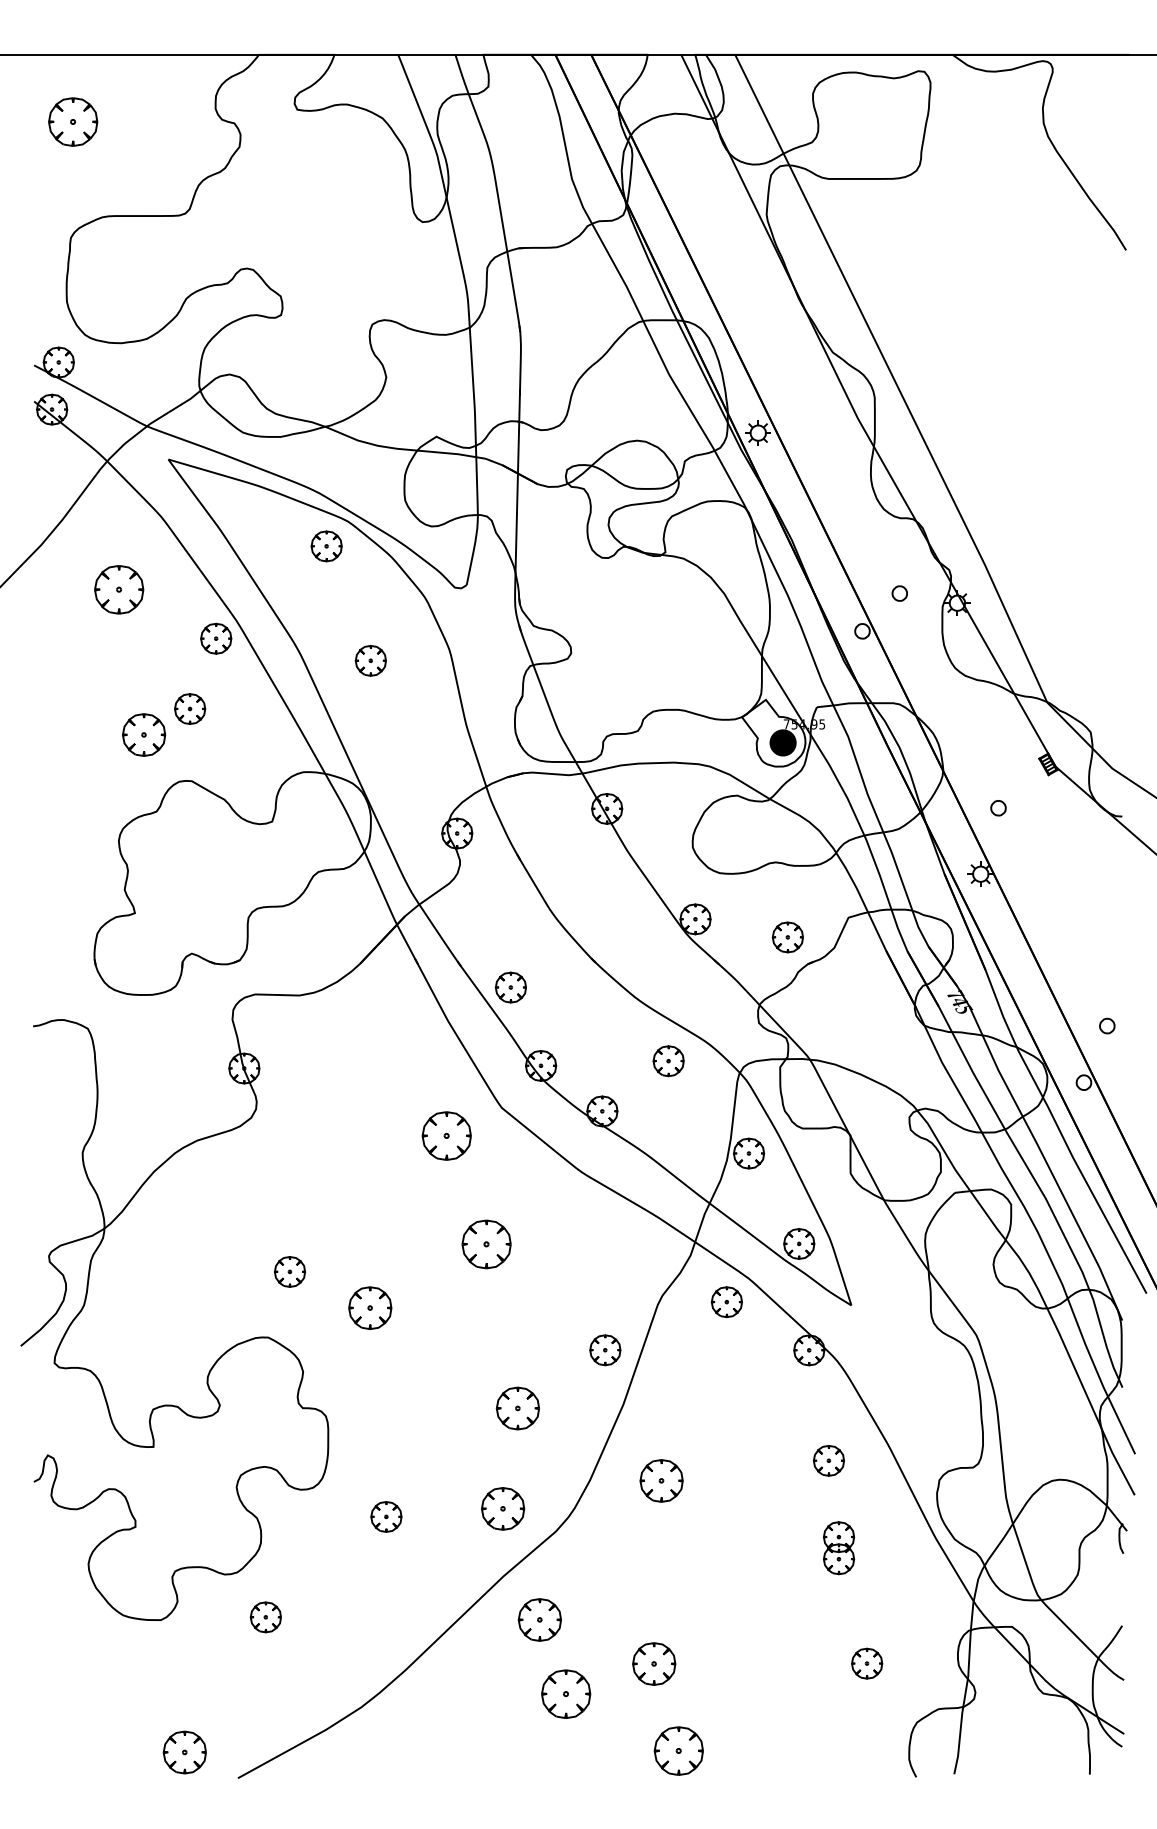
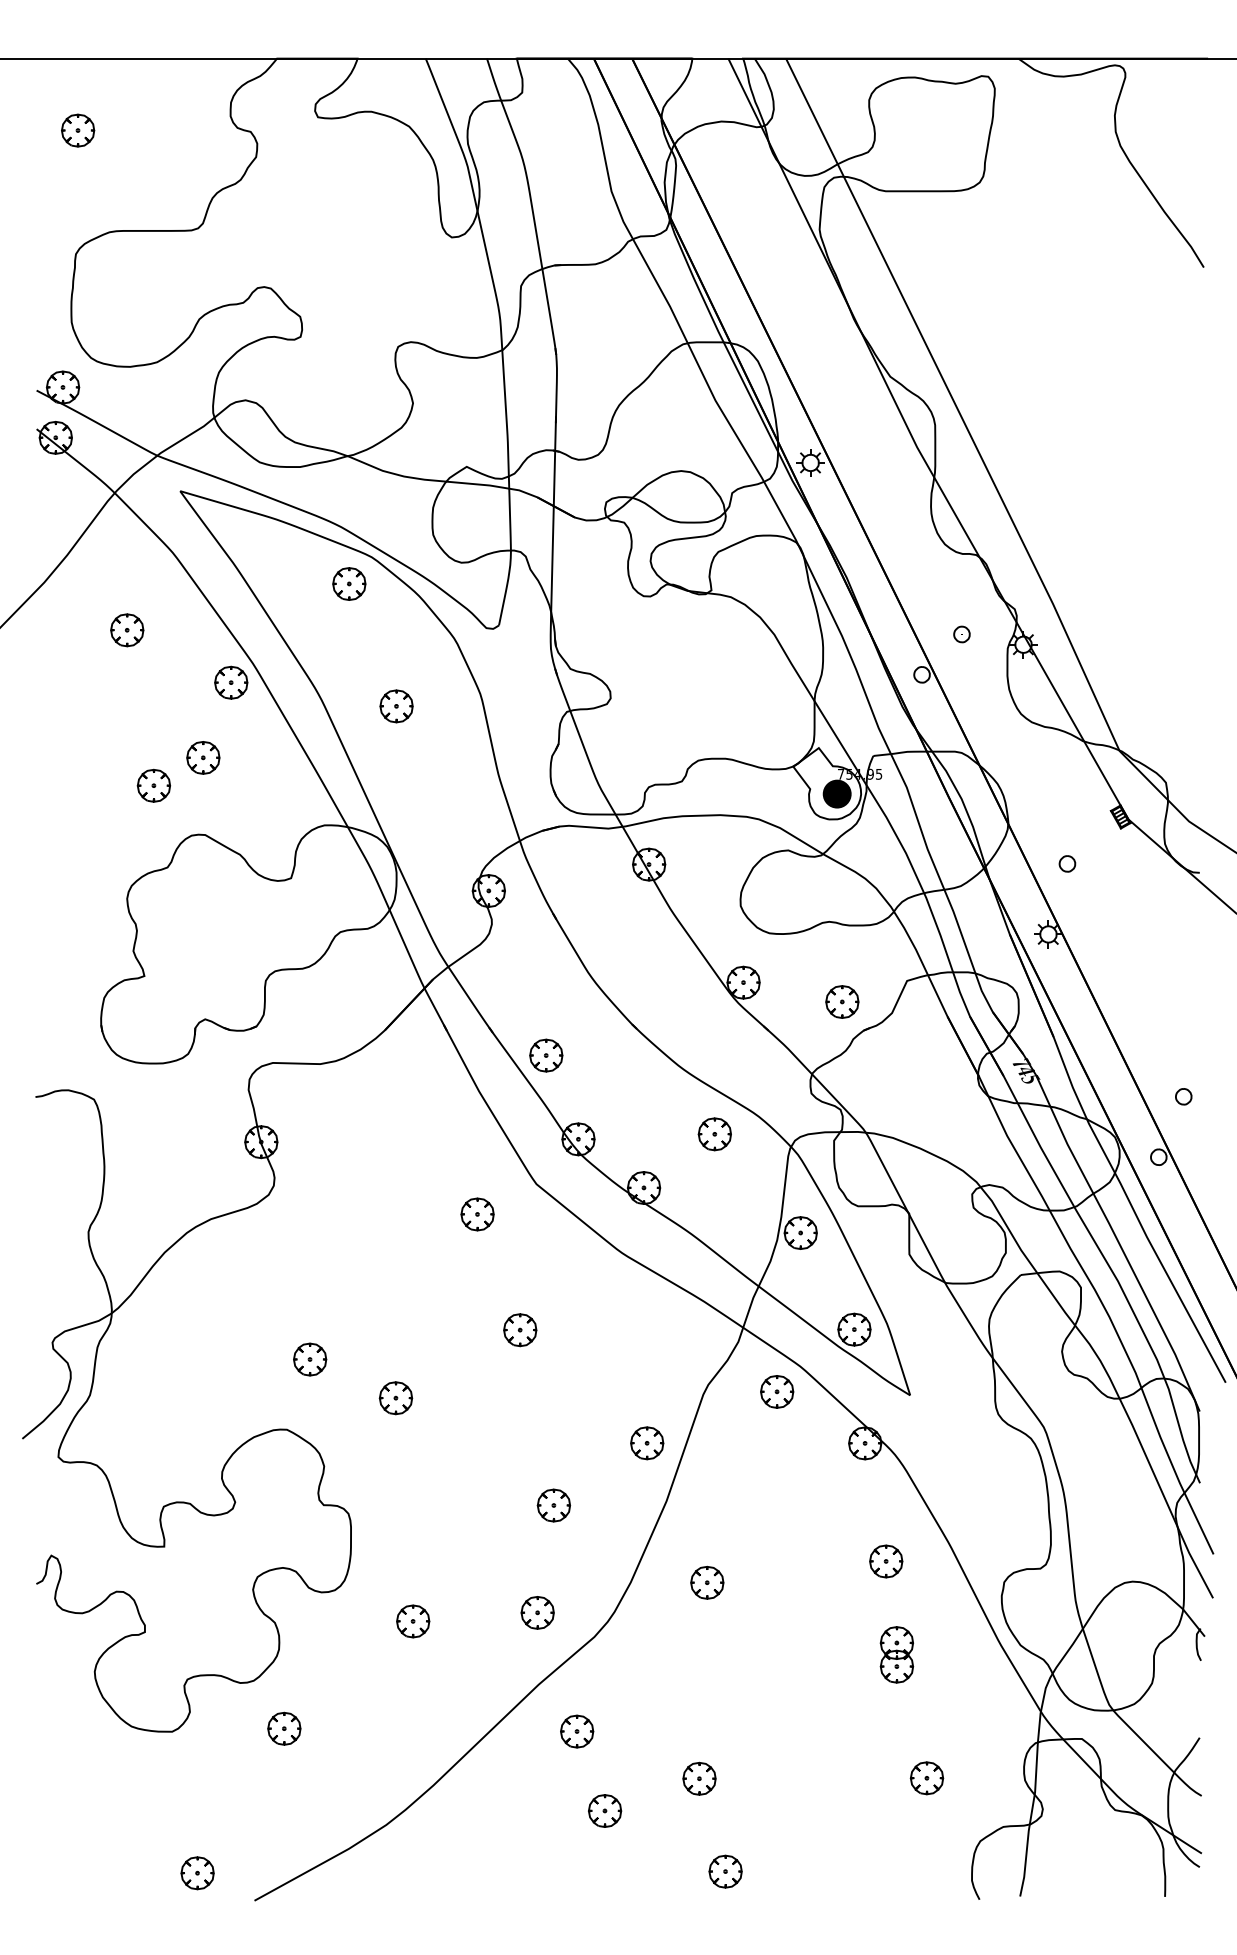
part: (72, 122) -> (77, 130), size x0.62
part: (118, 589) -> (126, 630), size x0.62
part: (143, 735) -> (153, 786), size x0.71
part: (446, 1136) -> (477, 1214), size x0.62
part: (486, 1244) -> (520, 1330), size x0.62
part: (370, 1307) -> (396, 1397), size x0.71
part: (518, 1408) -> (554, 1505), size x0.71
part: (661, 1480) -> (707, 1582), size x0.71
part: (502, 1508) -> (537, 1612), size x0.71
part: (539, 1619) -> (576, 1731), size x0.71
part: (654, 1664) -> (699, 1779), size x0.71
part: (565, 1694) -> (604, 1811), size x0.62
part: (678, 1750) -> (725, 1871), size x0.62
part: (184, 1752) -> (197, 1873), size x0.71

